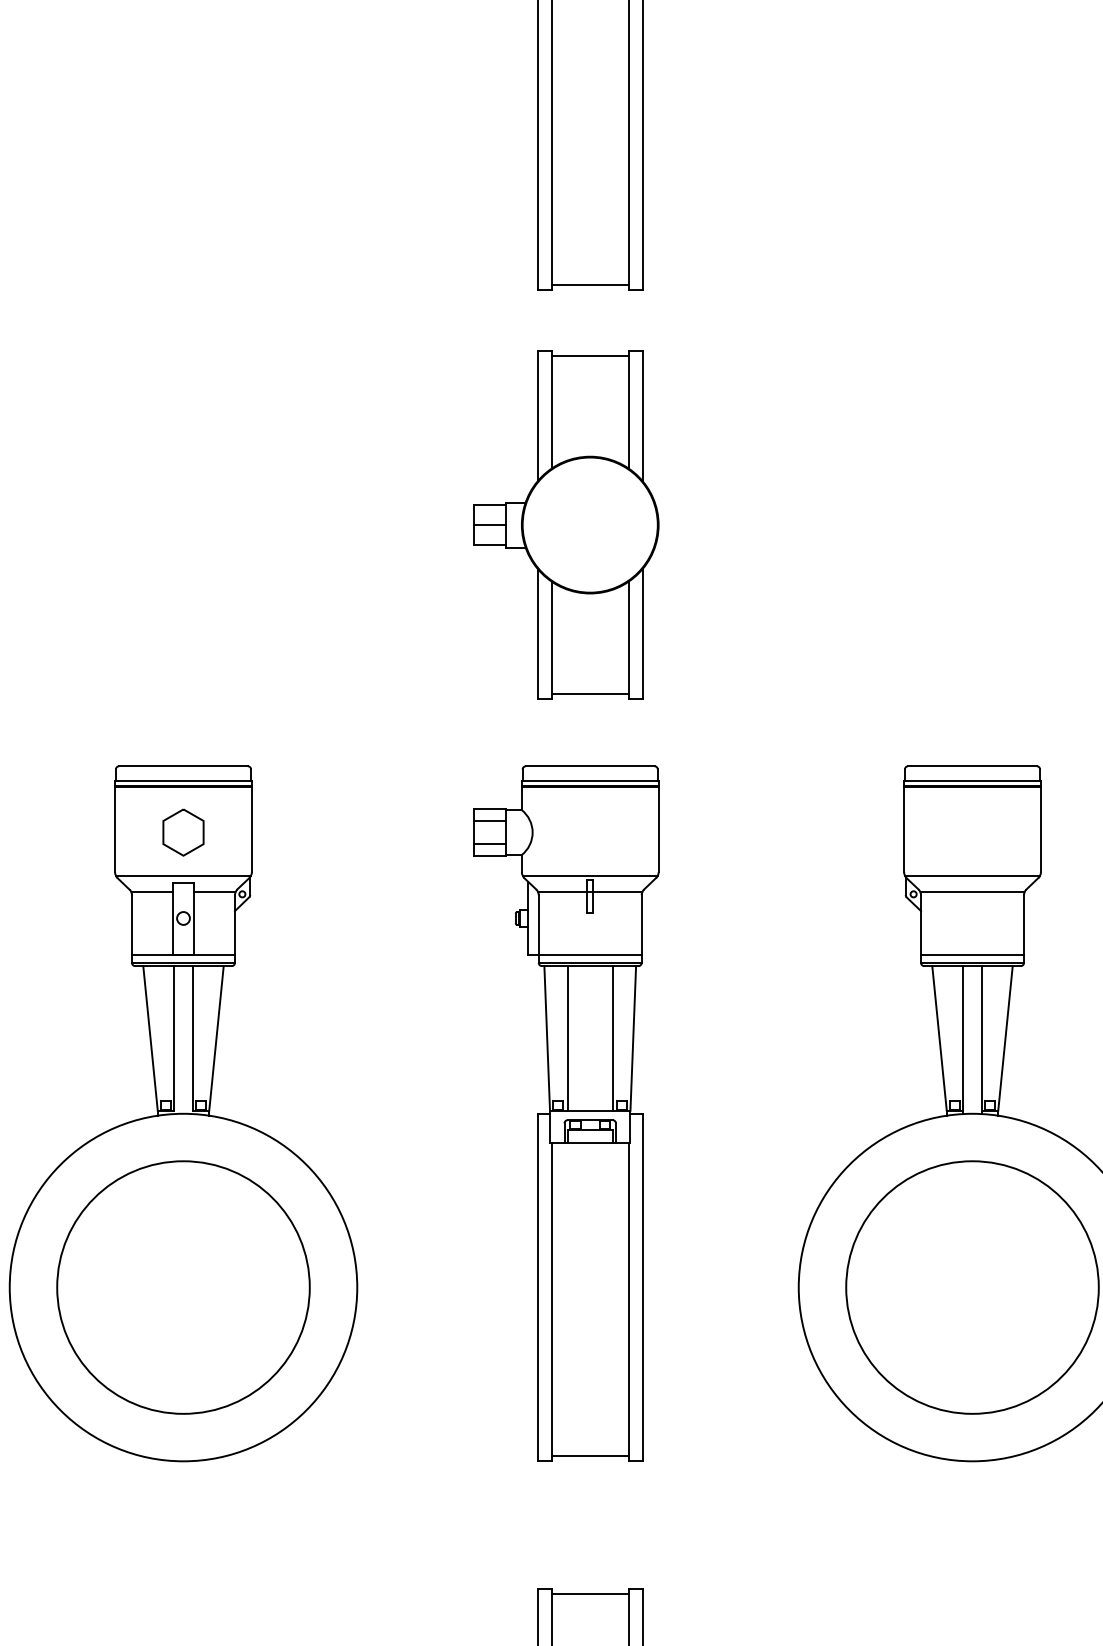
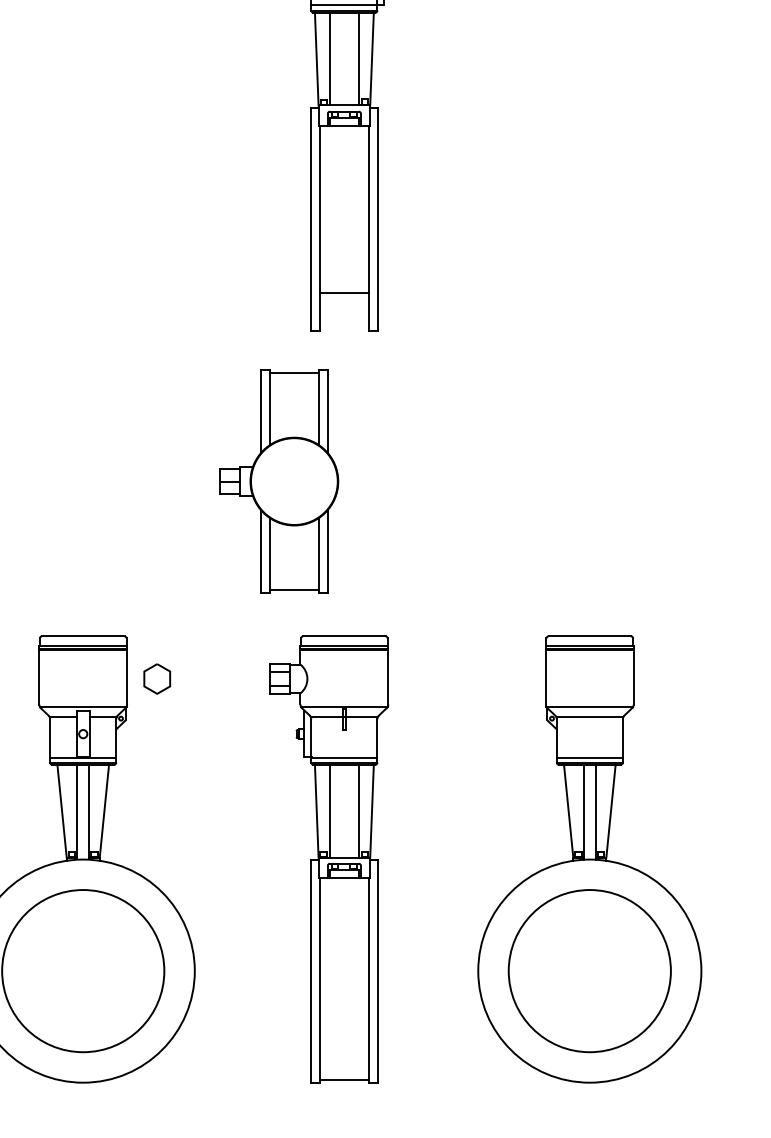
line: (590, 285) -> (344, 292), moved
part: (567, 524) -> (279, 481), moved
part: (183, 831) -> (157, 678), moved

